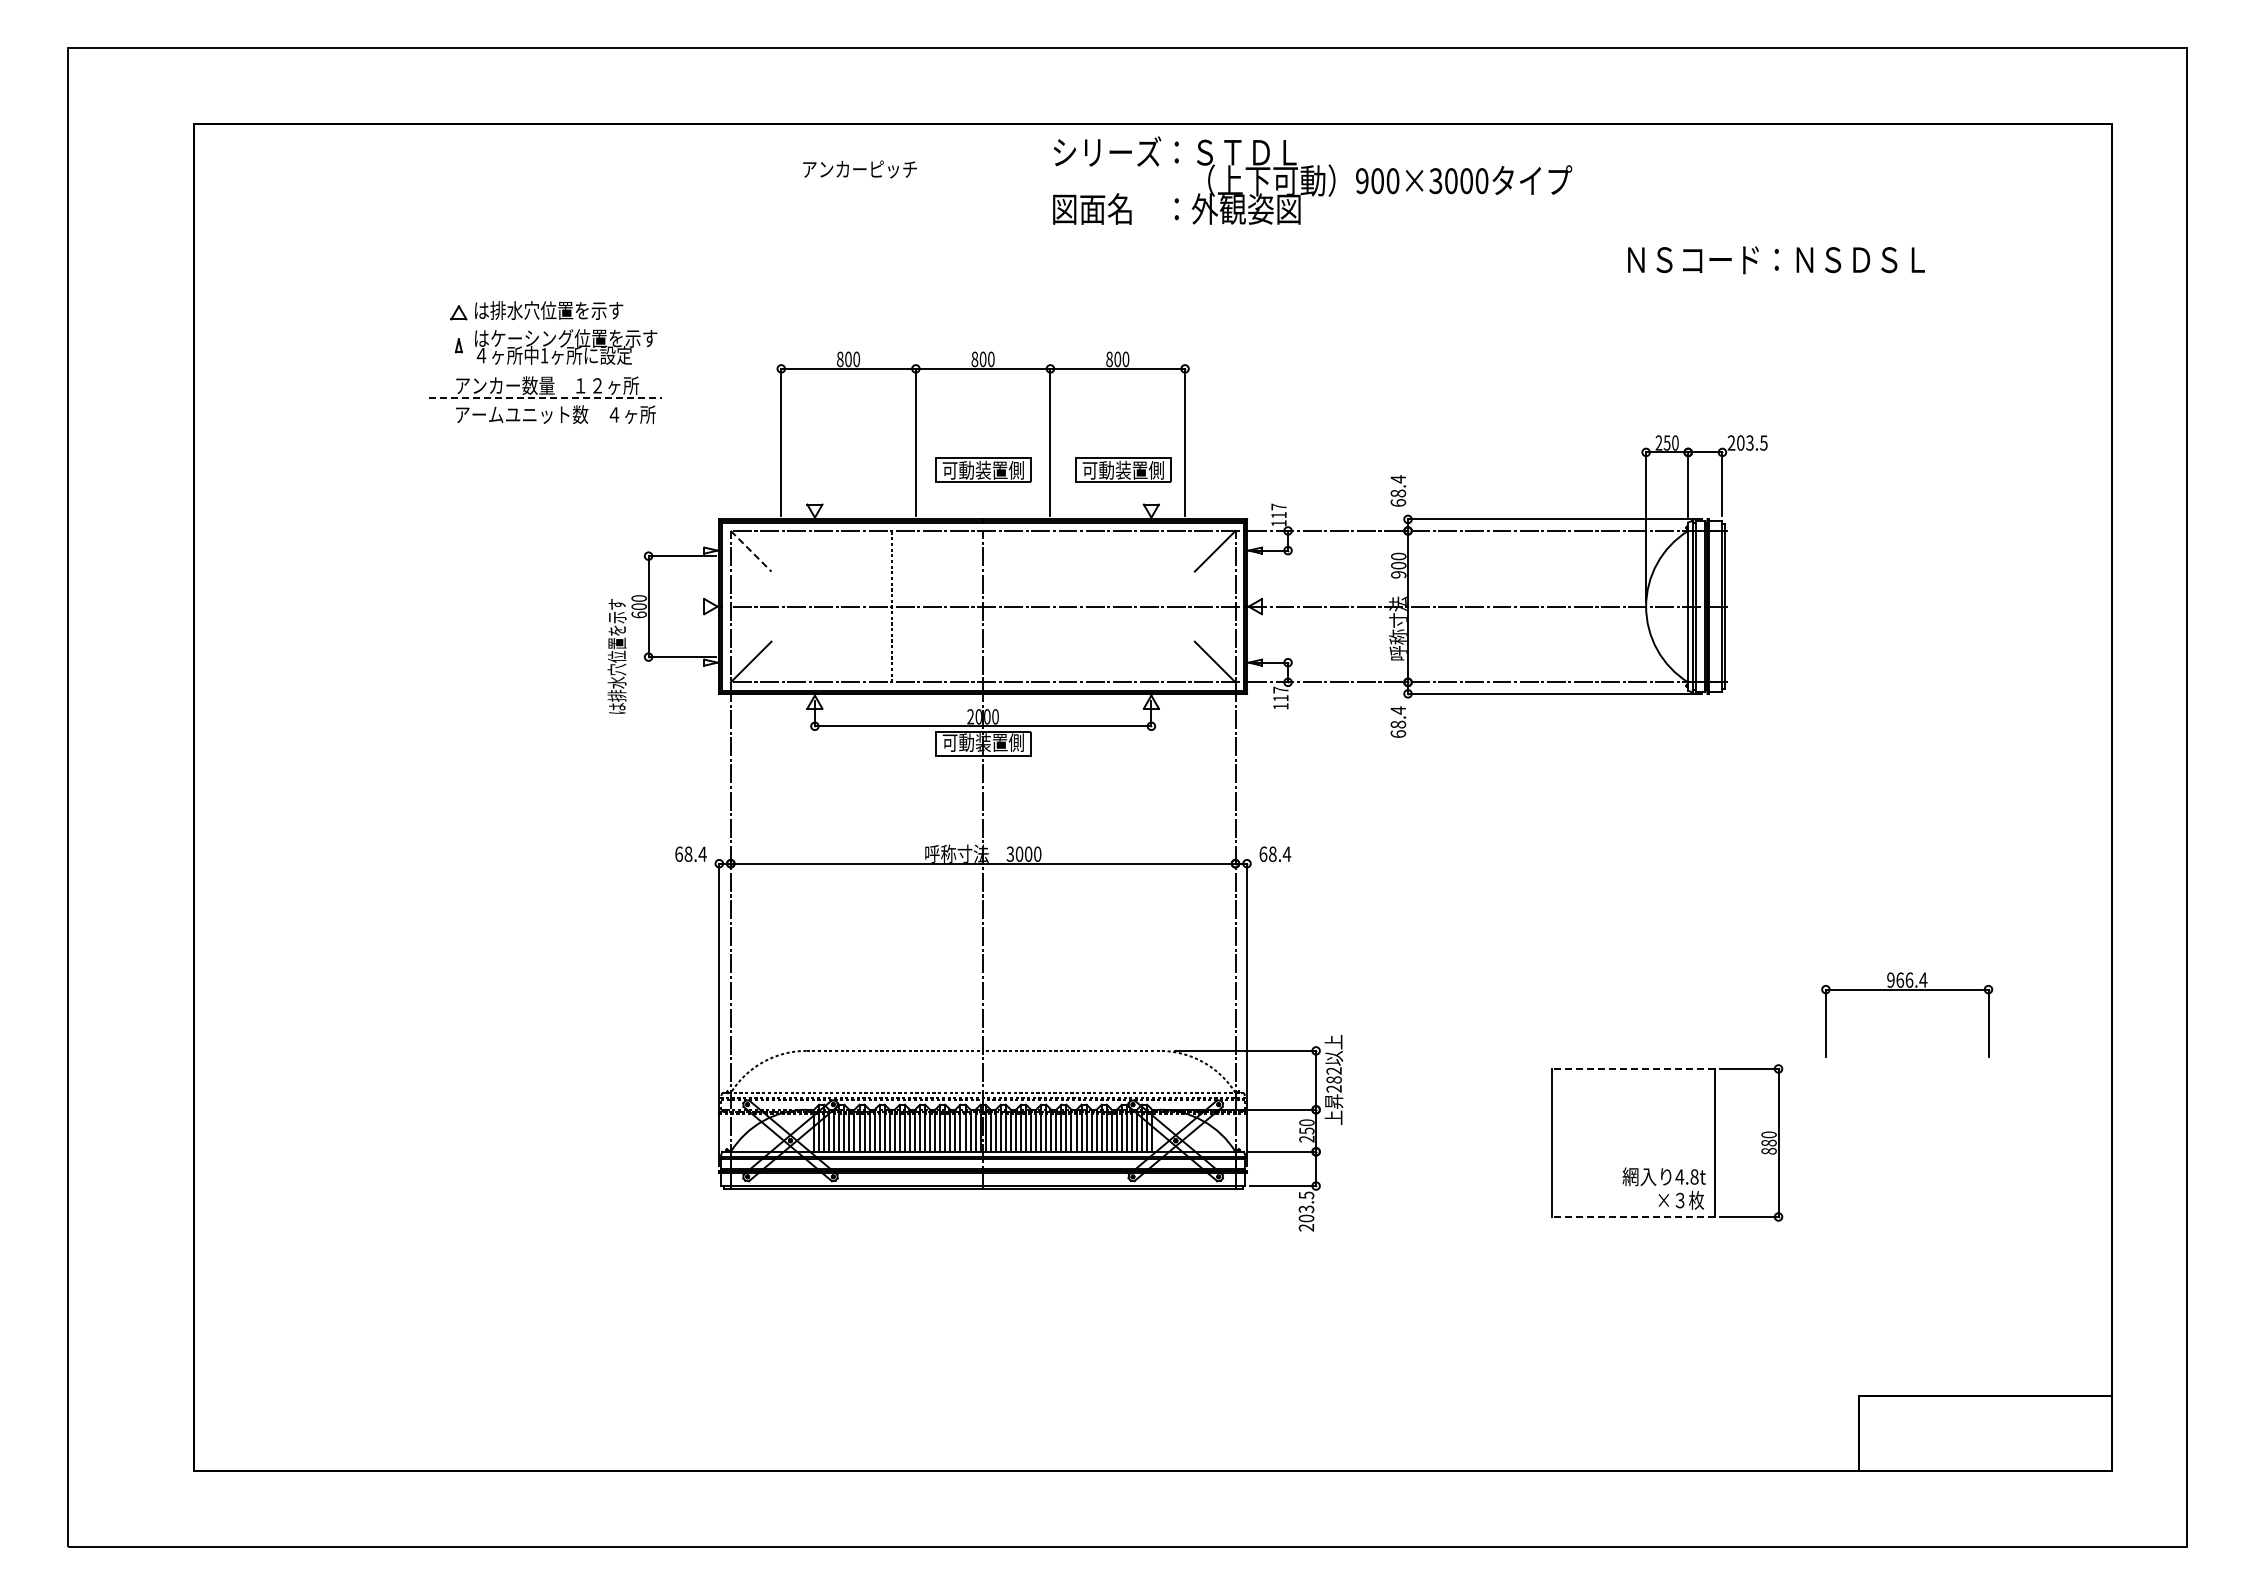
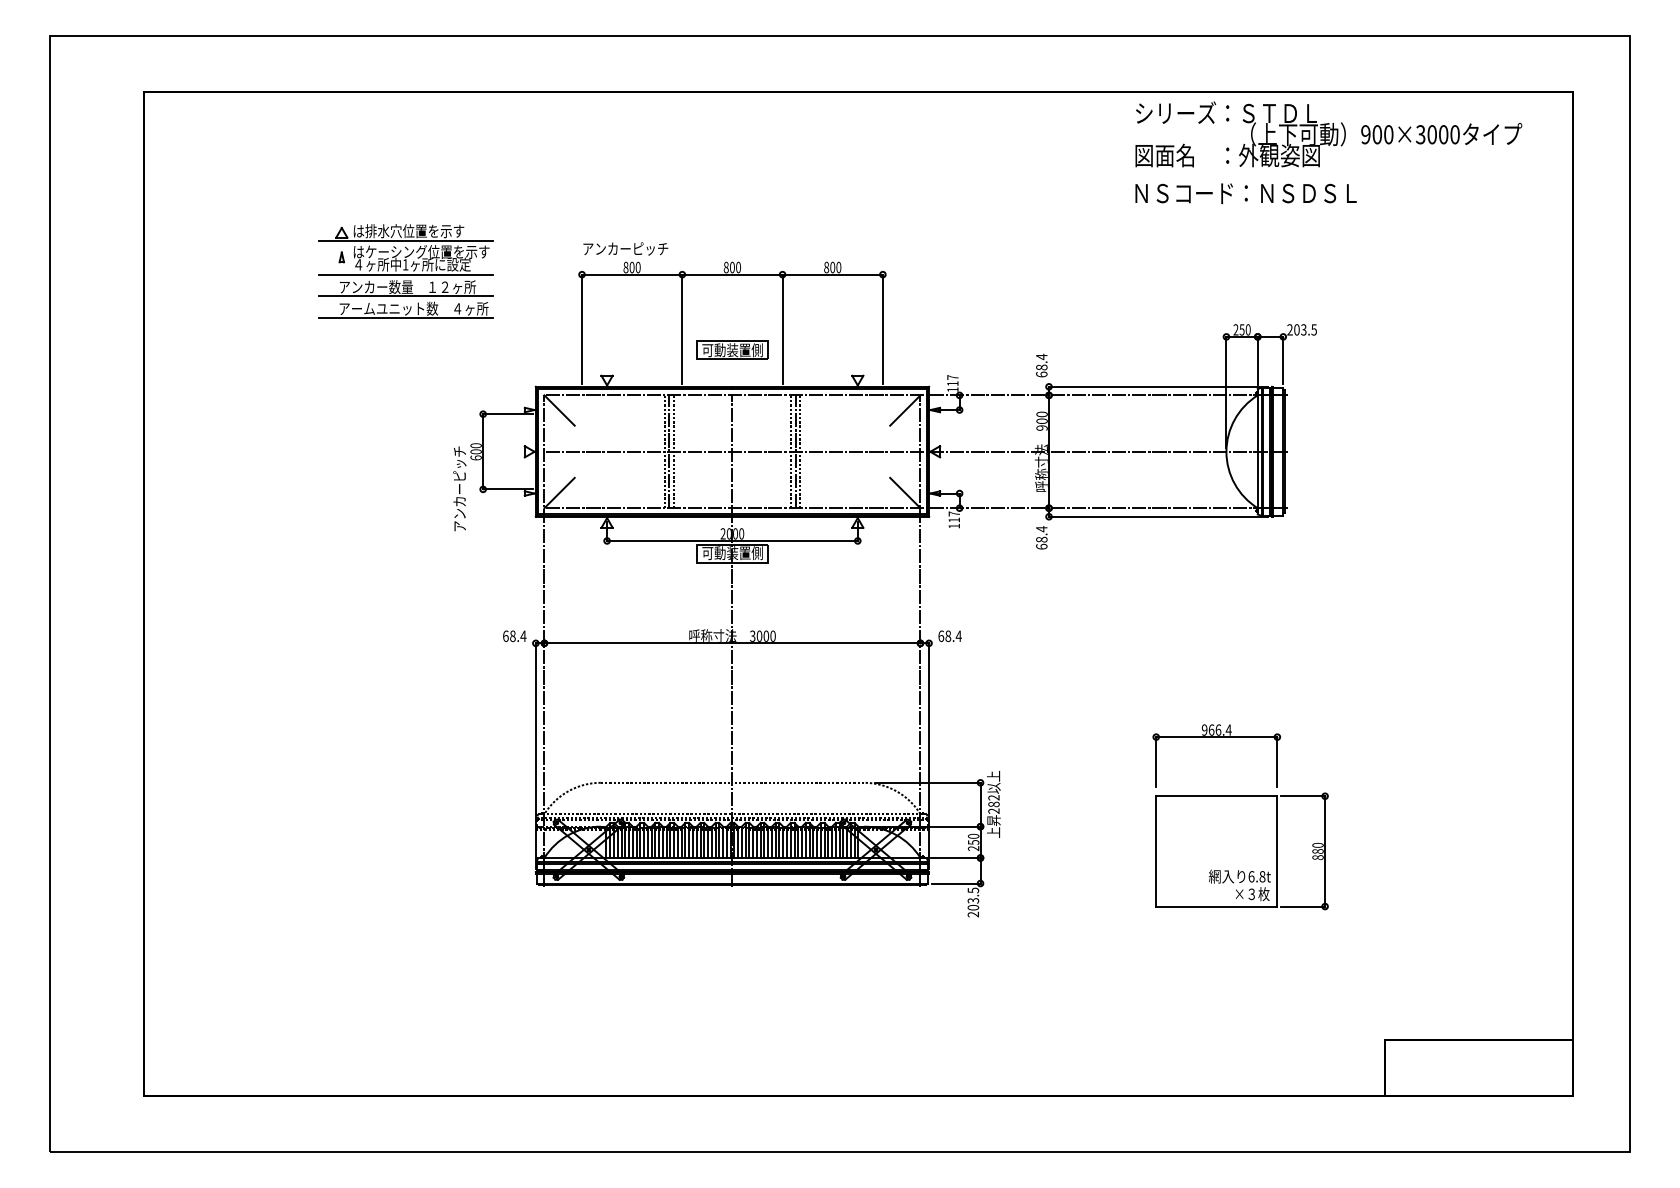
text: (859, 169) -> (625, 249), moved
text: (1312, 180) -> (1328, 134), moved
text: (1776, 260) -> (1246, 193), moved
line: (544, 324) -> (405, 241), added
line: (544, 368) -> (405, 274), added
line: (545, 398) -> (406, 296), dashed -> solid
line: (544, 427) -> (405, 318), added
part: (1123, 469) -> (837, 349), removed
line: (751, 551) -> (559, 410), dashed -> solid
line: (898, 606) -> (669, 451), added
line: (904, 606) -> (673, 451), added
line: (1061, 606) -> (790, 451), added
line: (1067, 606) -> (795, 451), added
line: (1074, 606) -> (800, 451), added
text: (616, 656) -> (459, 488), は排水穴位置を示す -> アンカーピッチ
part: (1907, 990) -> (1217, 737), moved
line: (1632, 1068) -> (1216, 795), dashed -> solid
text: (1679, 1176) -> (1251, 876), 4.8t -> 6.8t
line: (1632, 1216) -> (1216, 906), dashed -> solid

